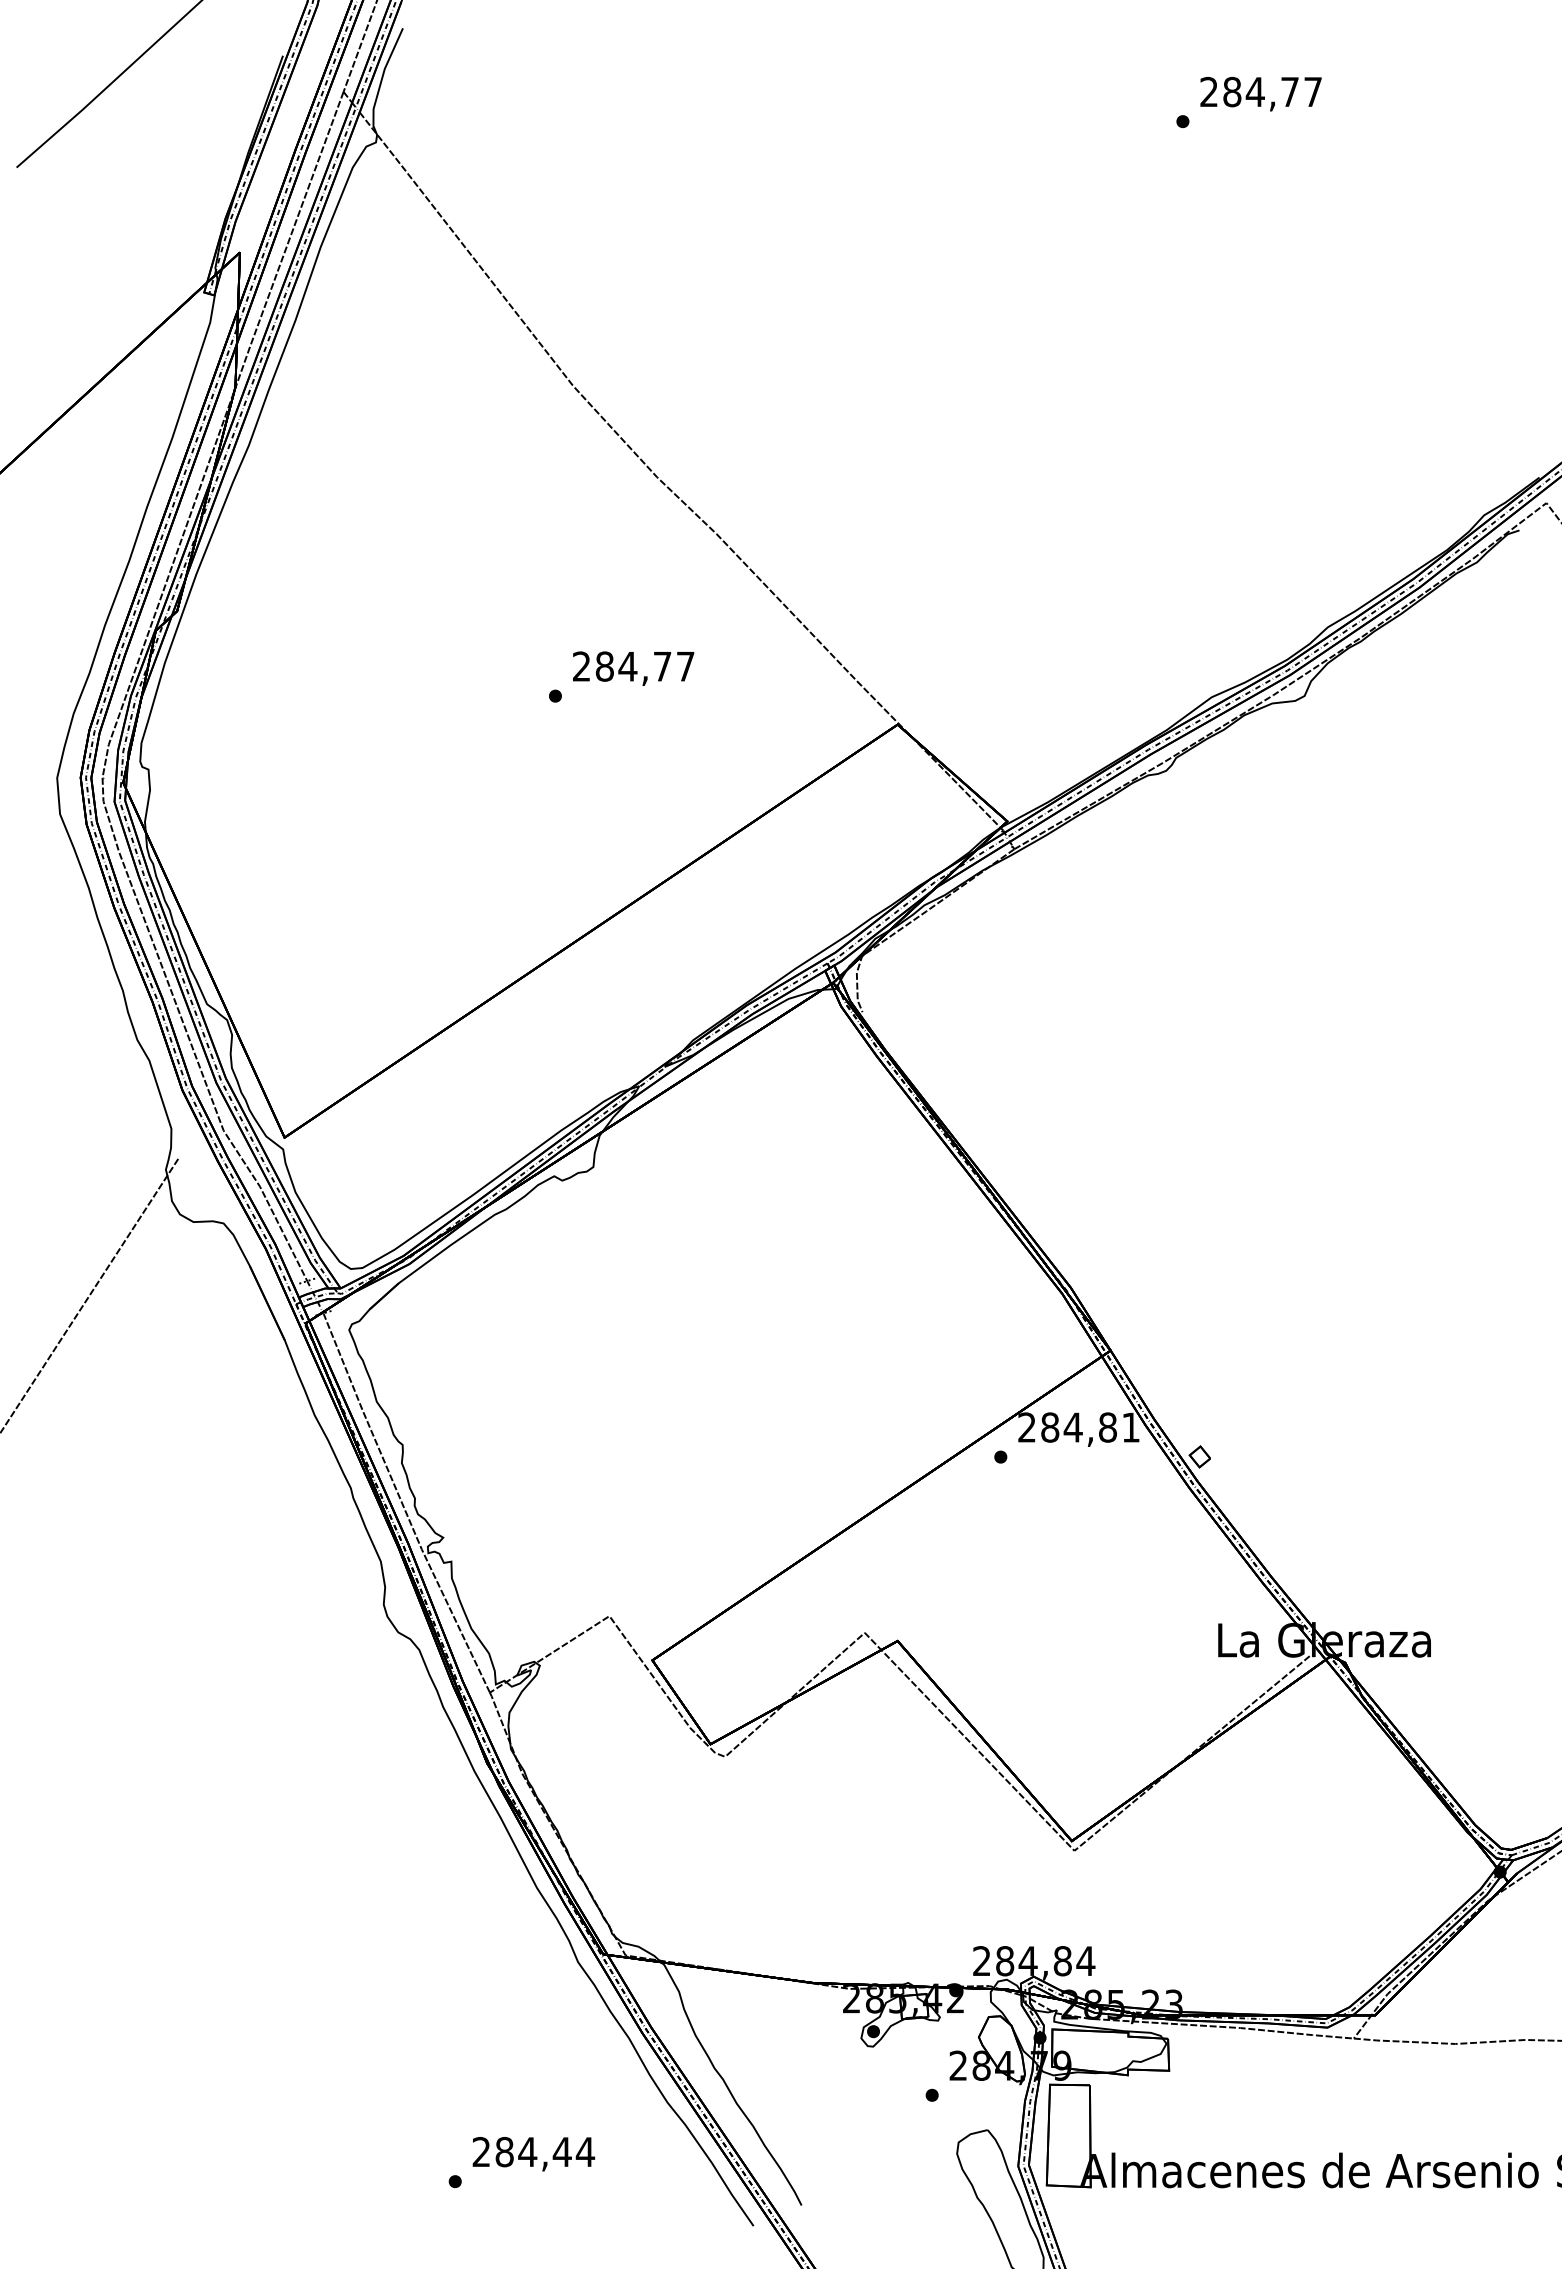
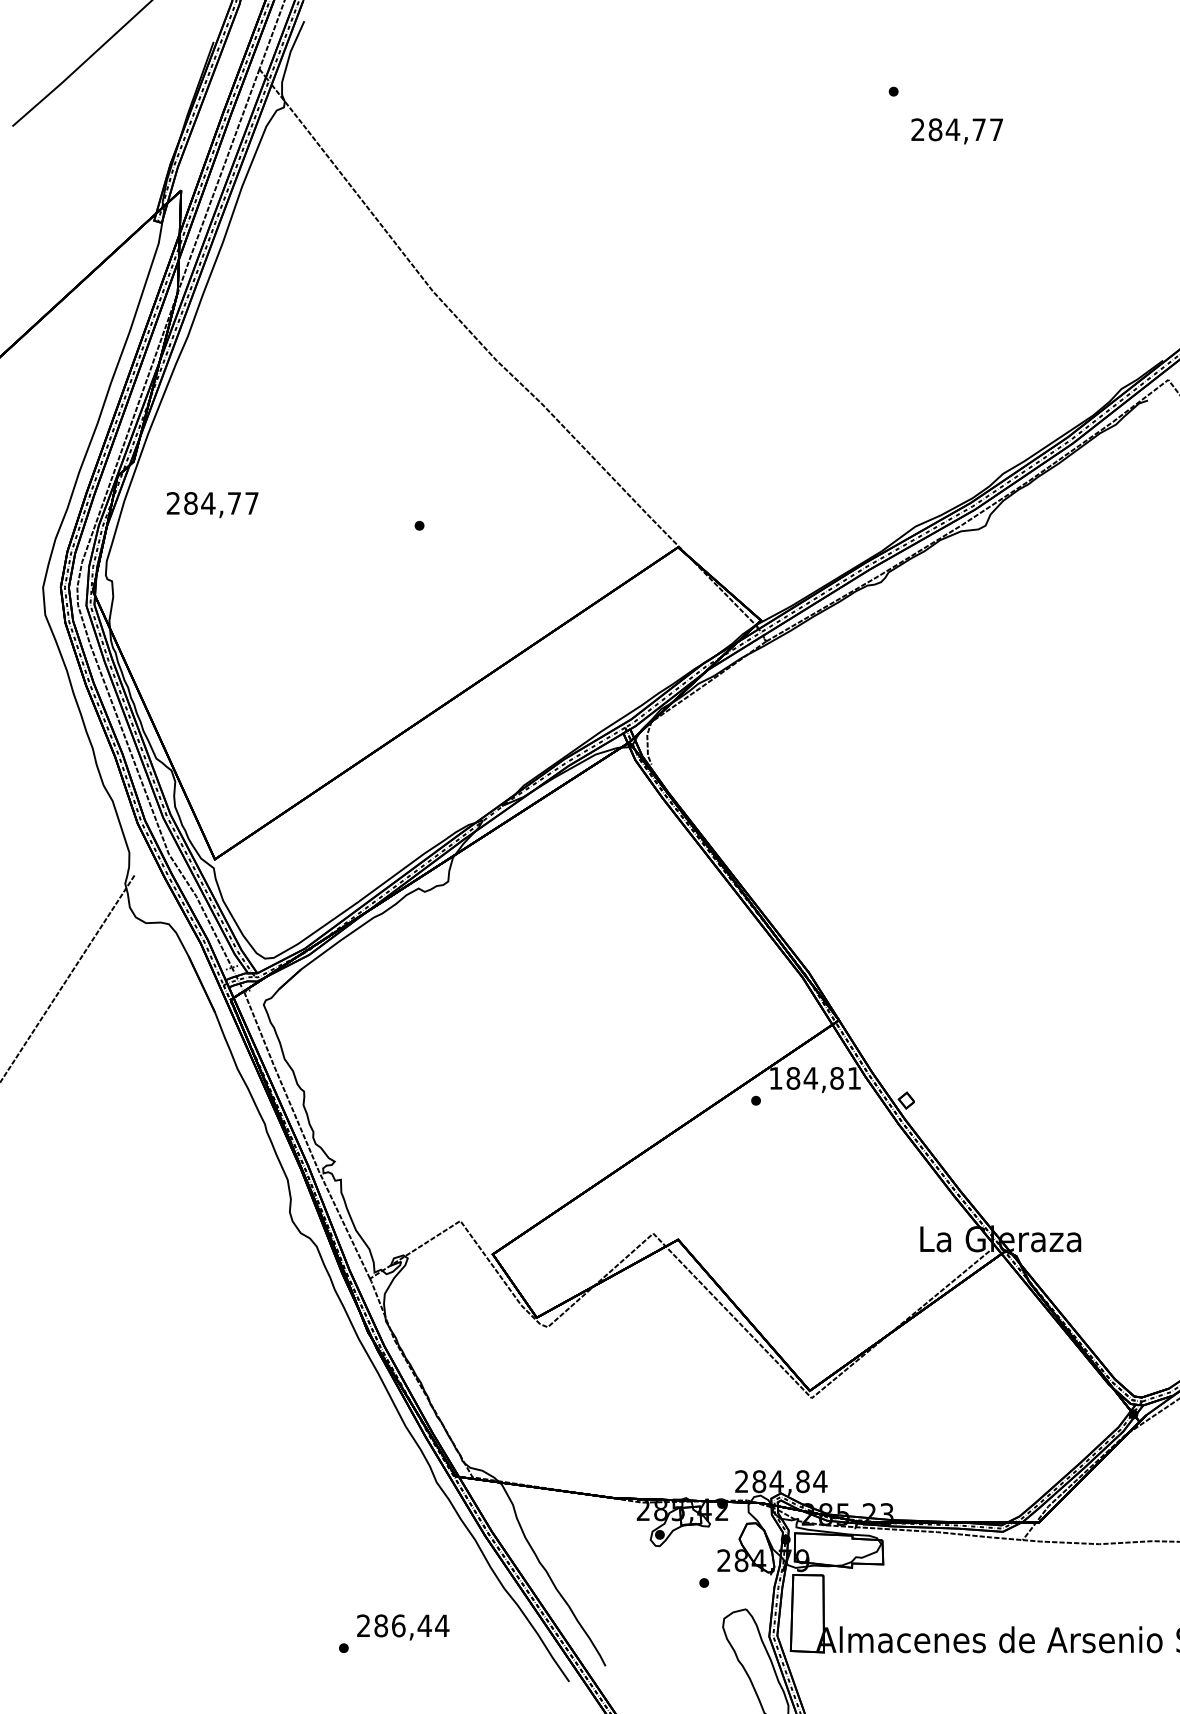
text: (1260, 93) -> (956, 130), moved
text: (633, 668) -> (212, 504), moved
text: (1026, 1427) -> (775, 1078), 284,81 -> 184,81
text: (527, 2151) -> (398, 1625), 284,44 -> 286,44

